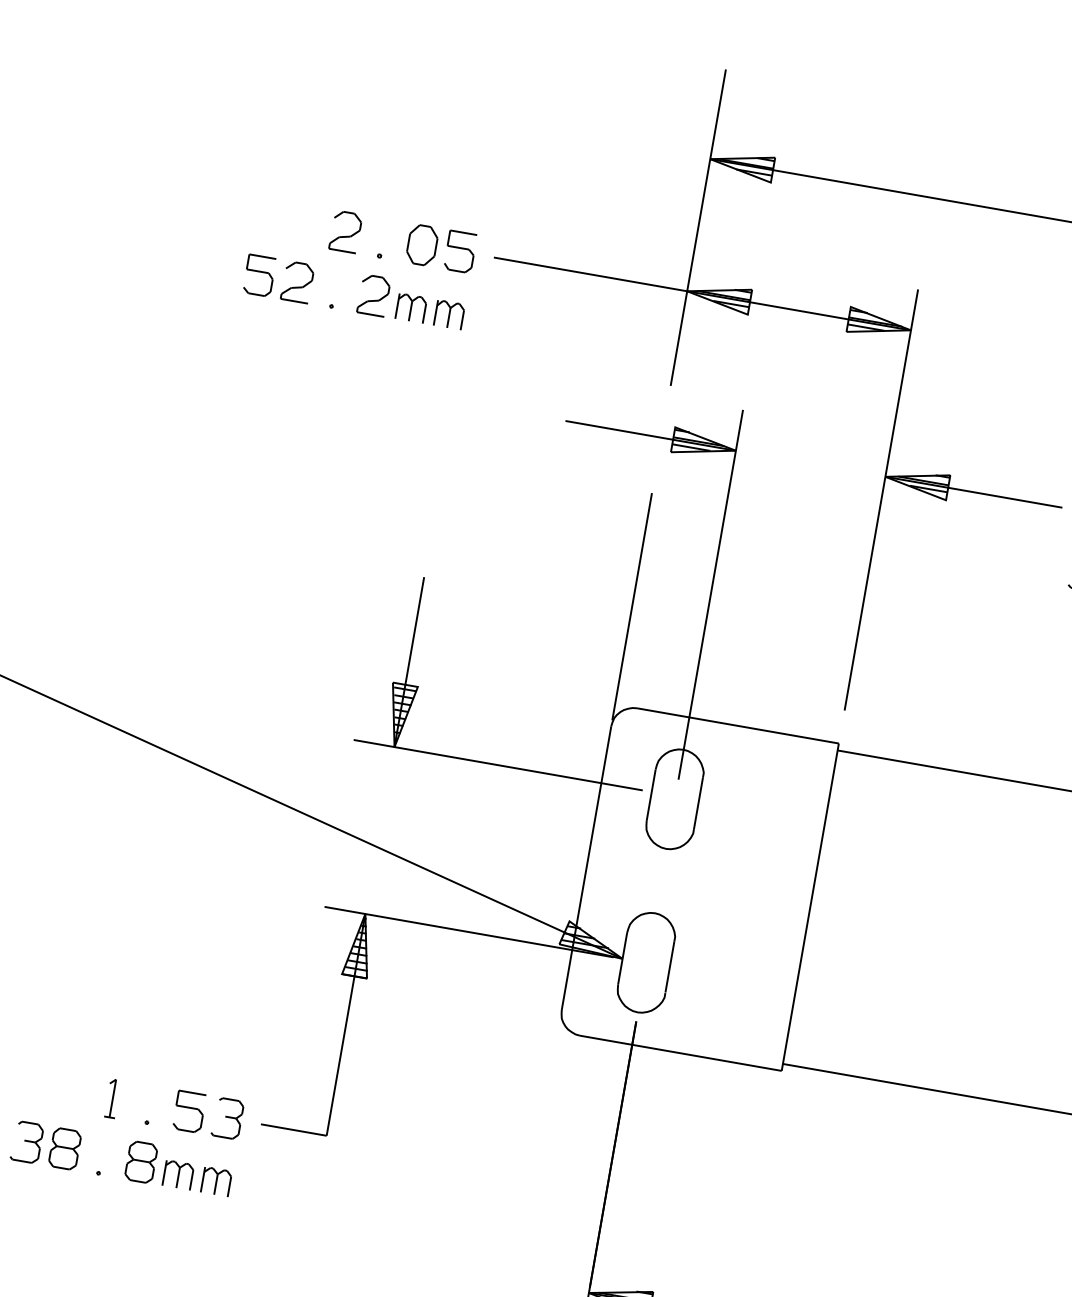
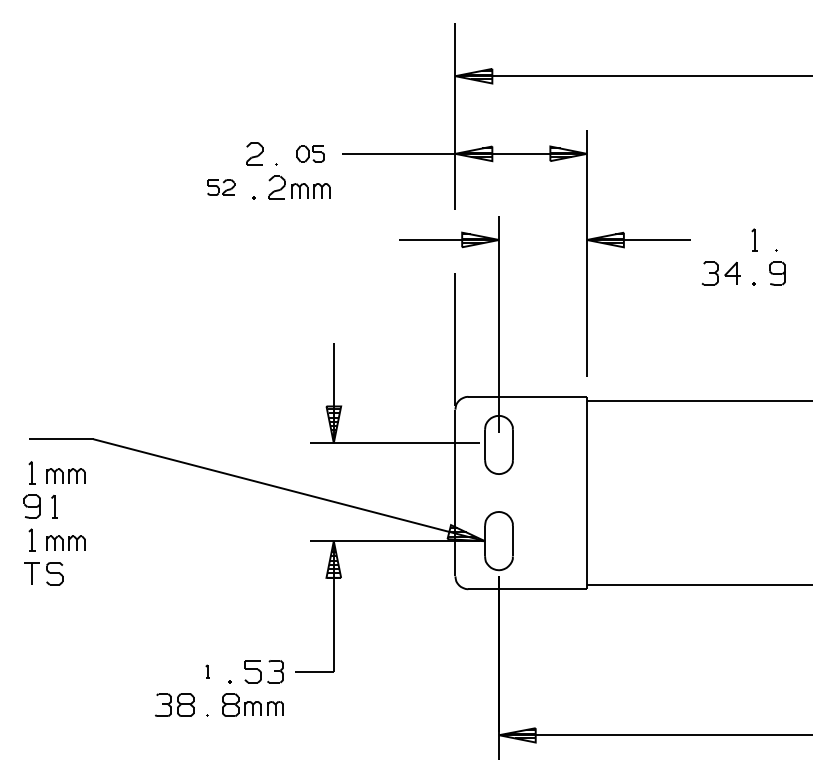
part: (440, 247) -> (310, 153), size x0.7
part: (277, 278) -> (220, 187), size x0.7
part: (111, 1098) -> (207, 671), size x0.6

